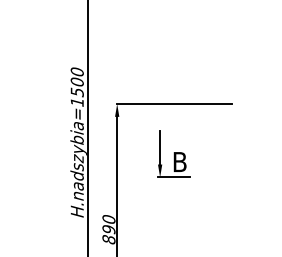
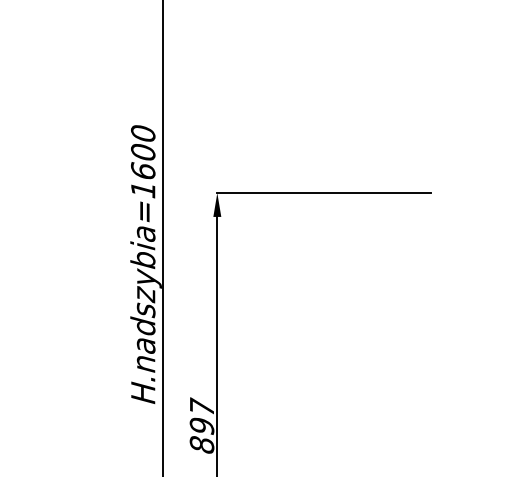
text: (76, 92) -> (141, 171), H.nadszybia=1500 -> H.nadszybia=1600
part: (173, 153) -> (321, 284), removed
text: (108, 218) -> (201, 405), 890 -> 897

